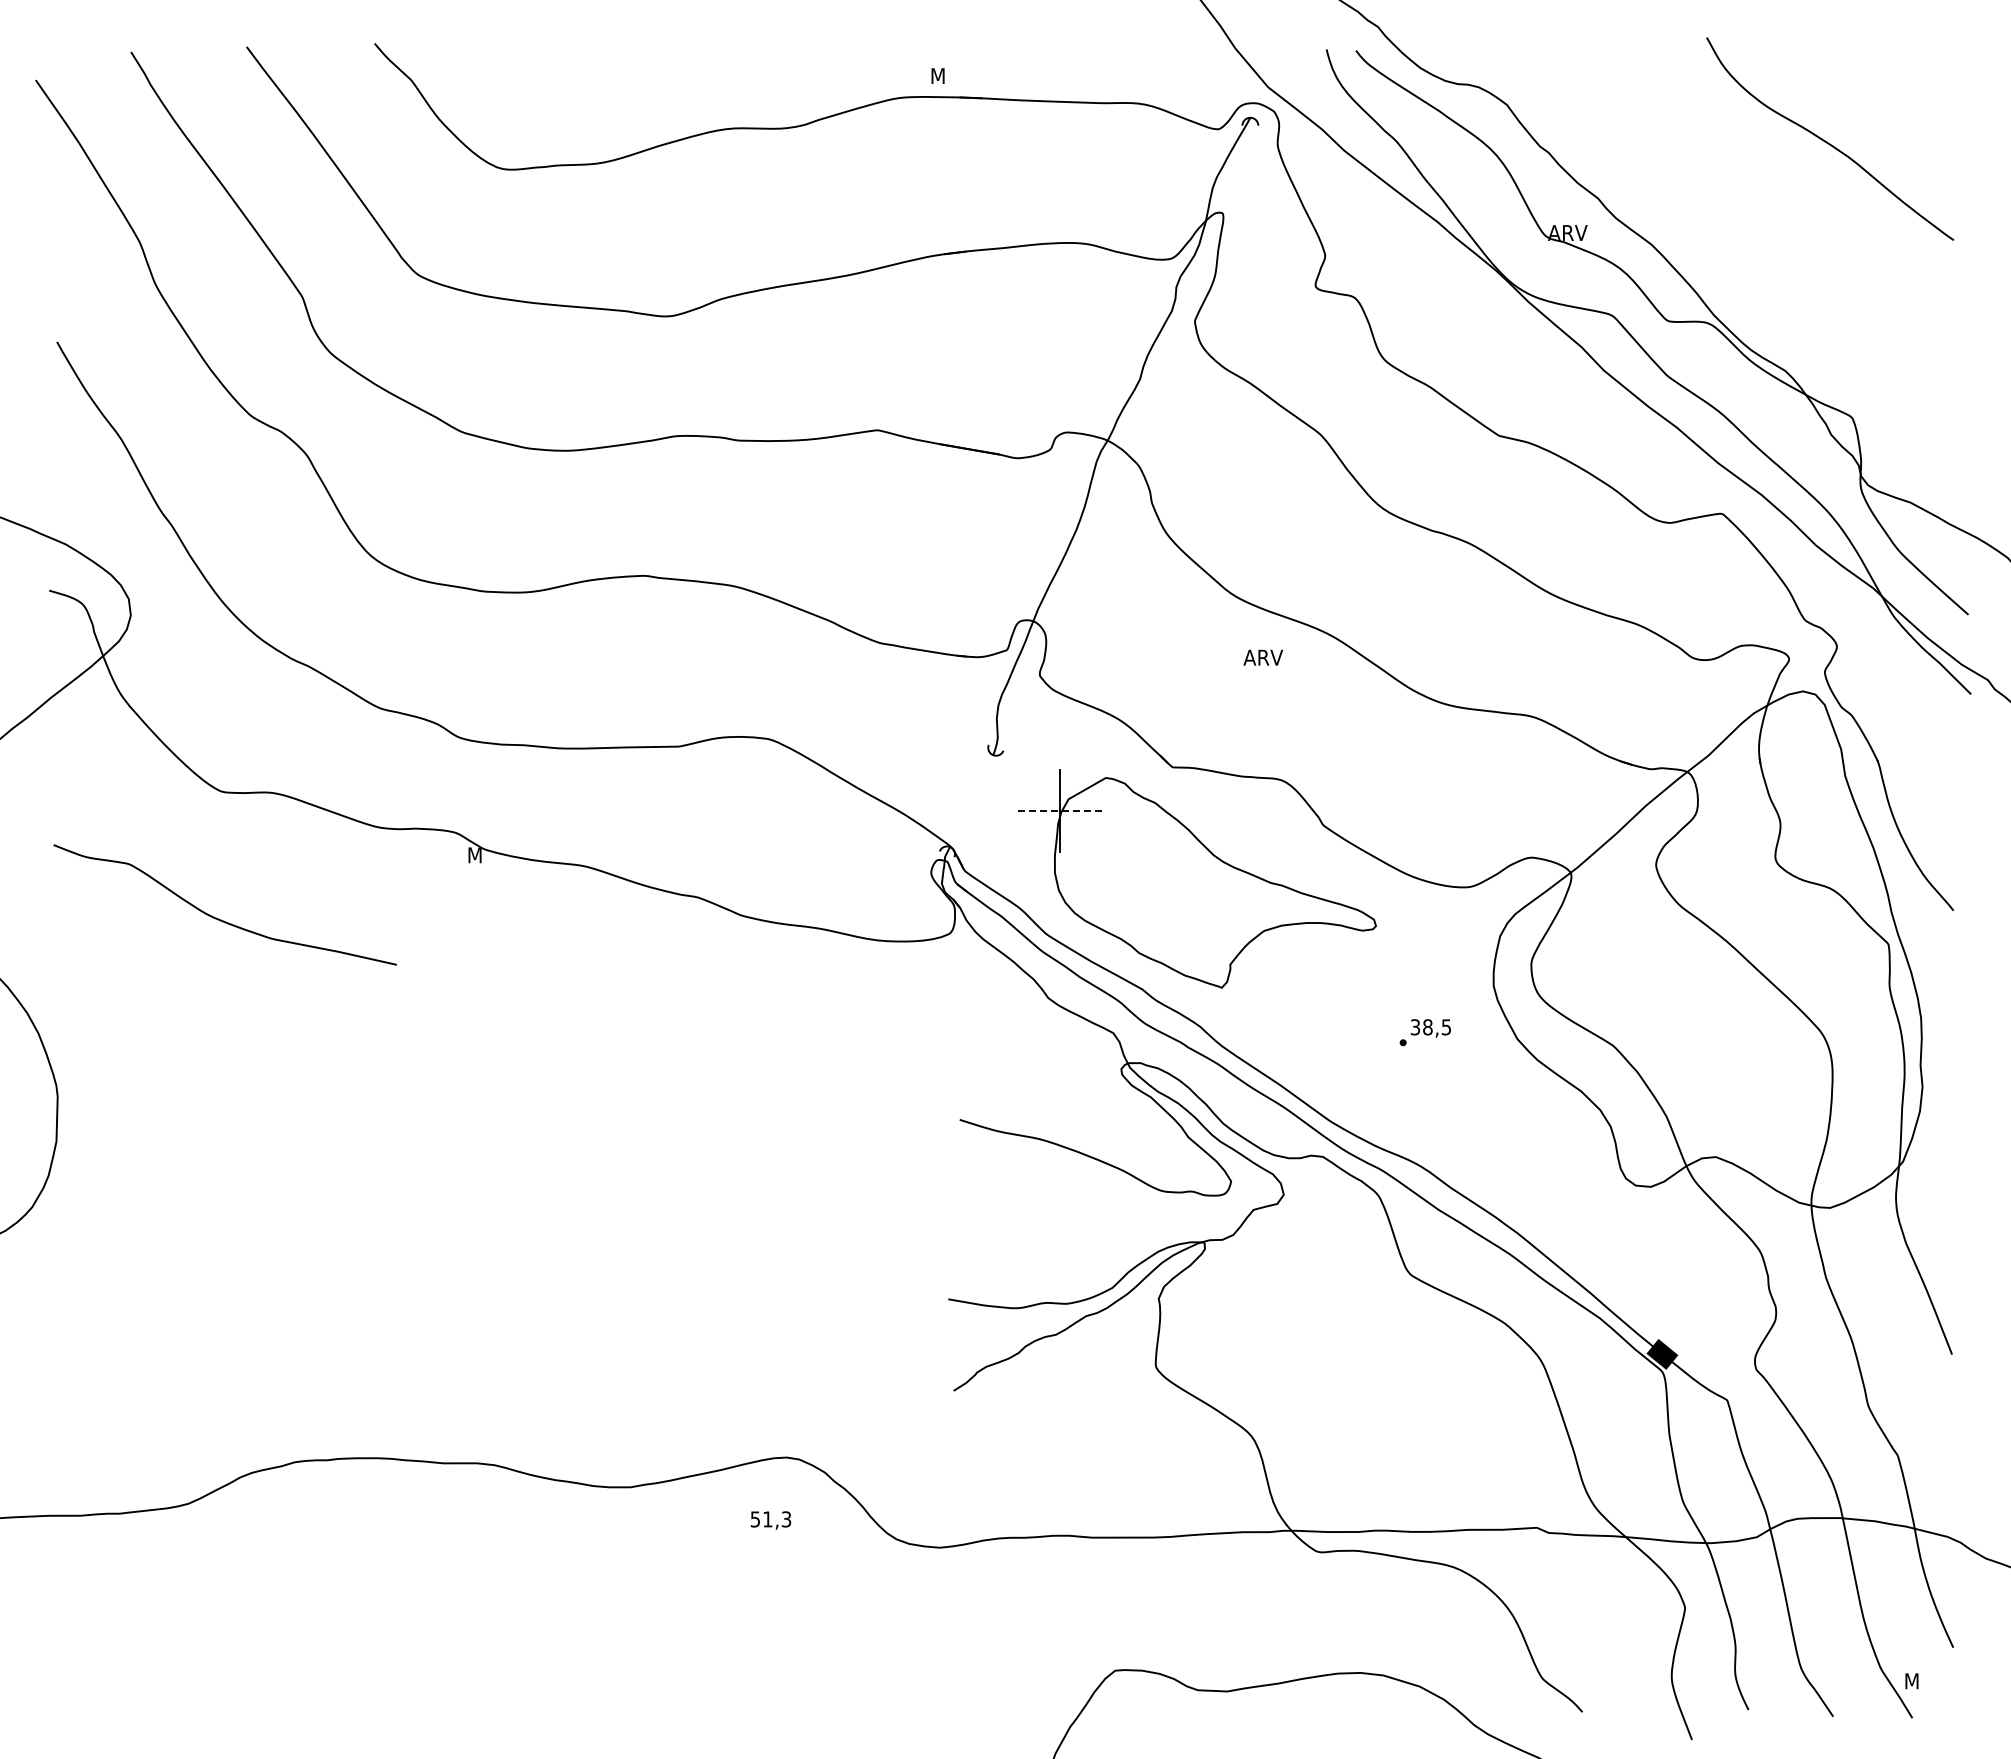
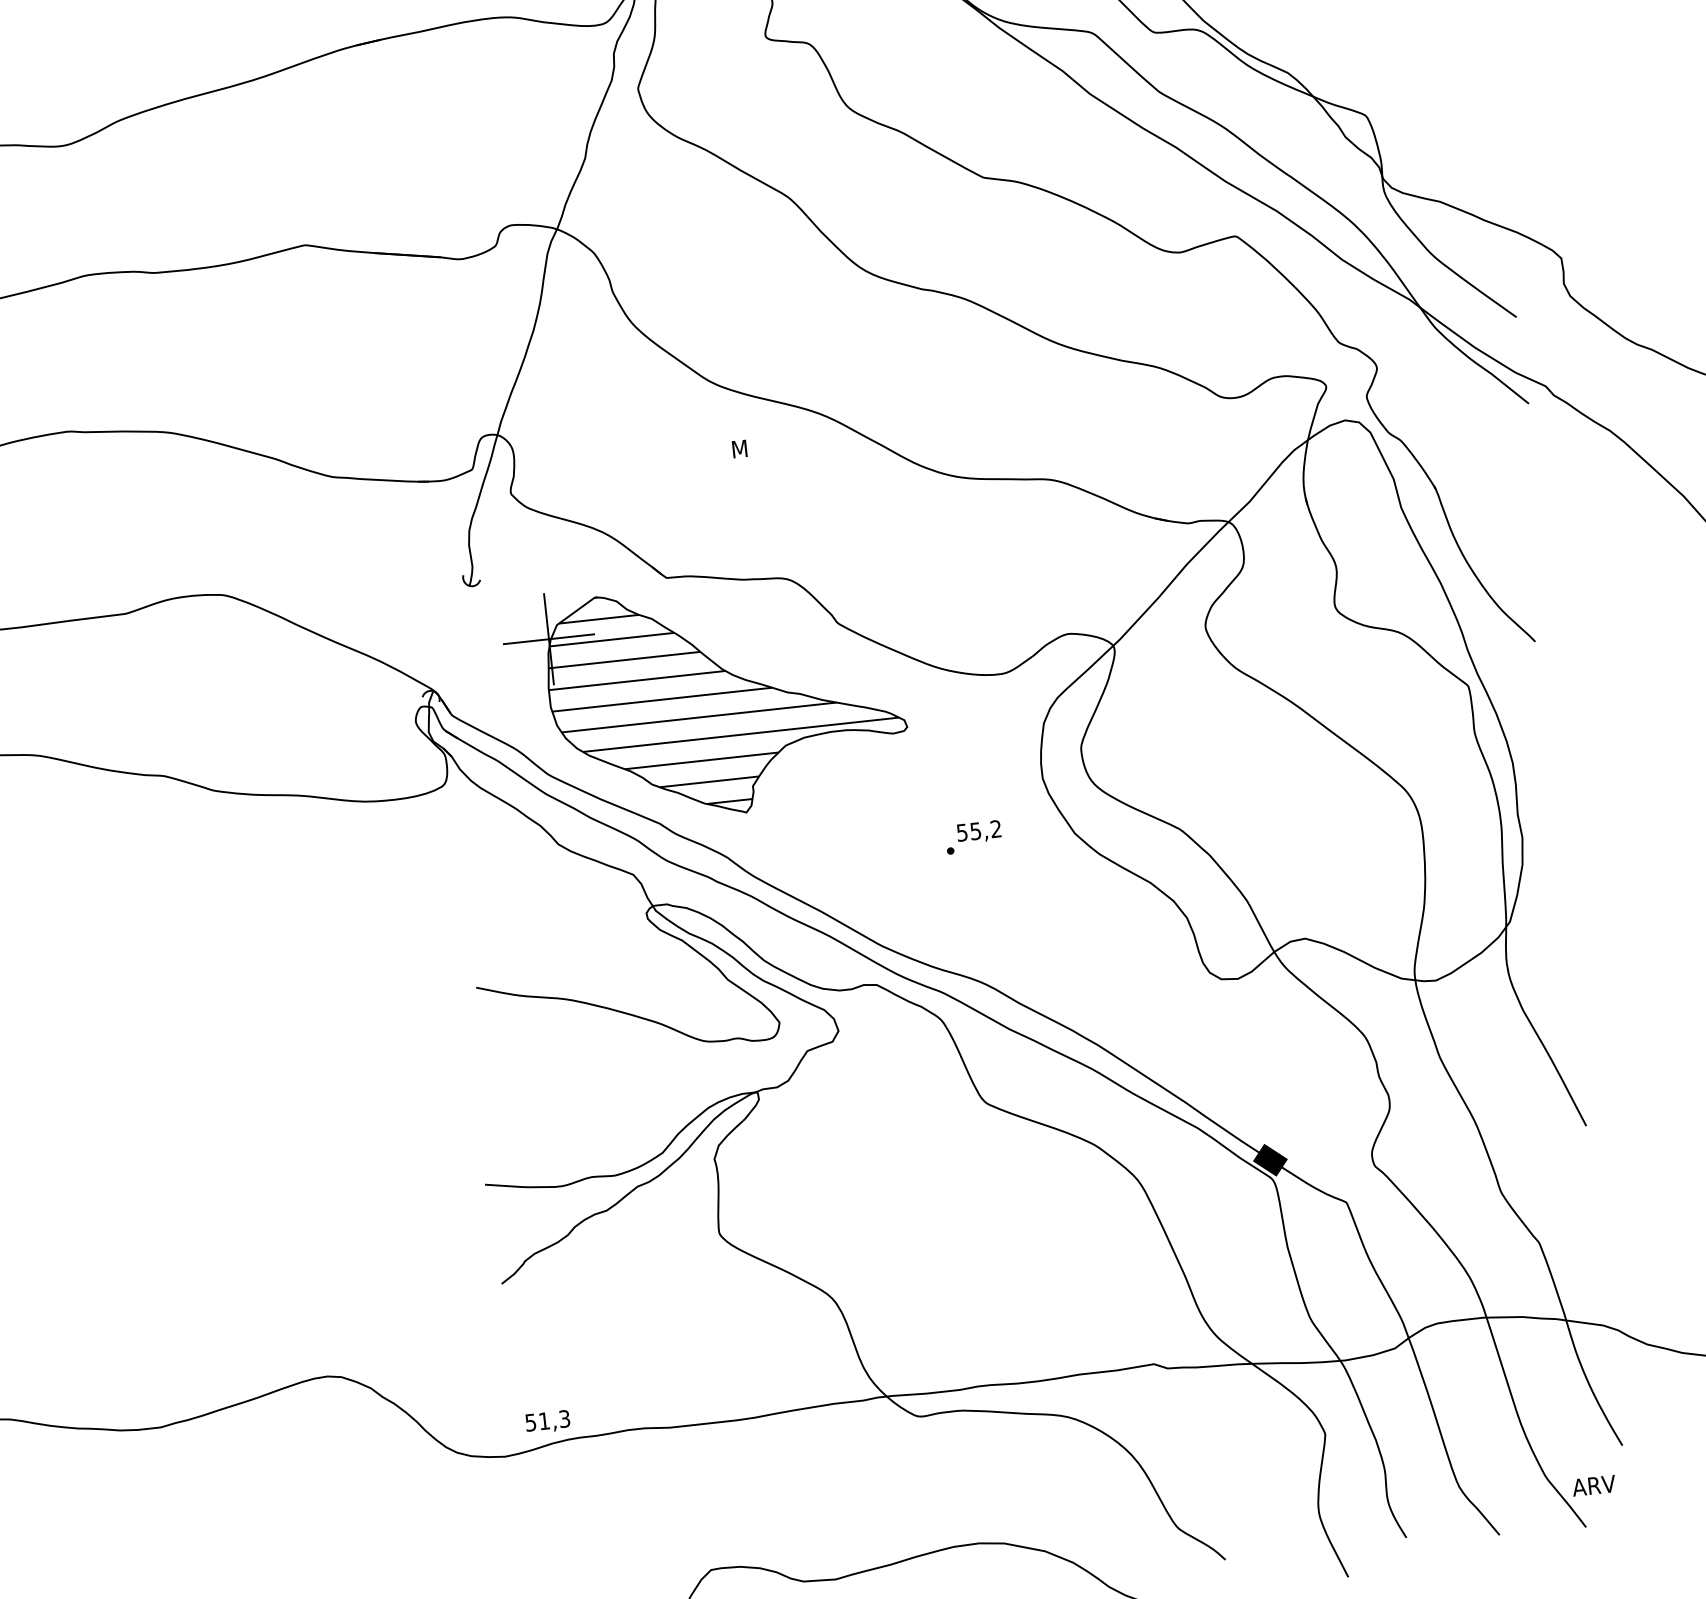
text: (1263, 657) -> (752, 447), ARV -> M
line: (1059, 811) -> (548, 639), dashed -> solid
hatch: (1211, 877) -> (722, 693), added
text: (1430, 1027) -> (978, 831), 38,5 -> 55,2
text: (770, 1520) -> (547, 1422), moved
text: (1923, 1681) -> (1593, 1486), M -> ARV

